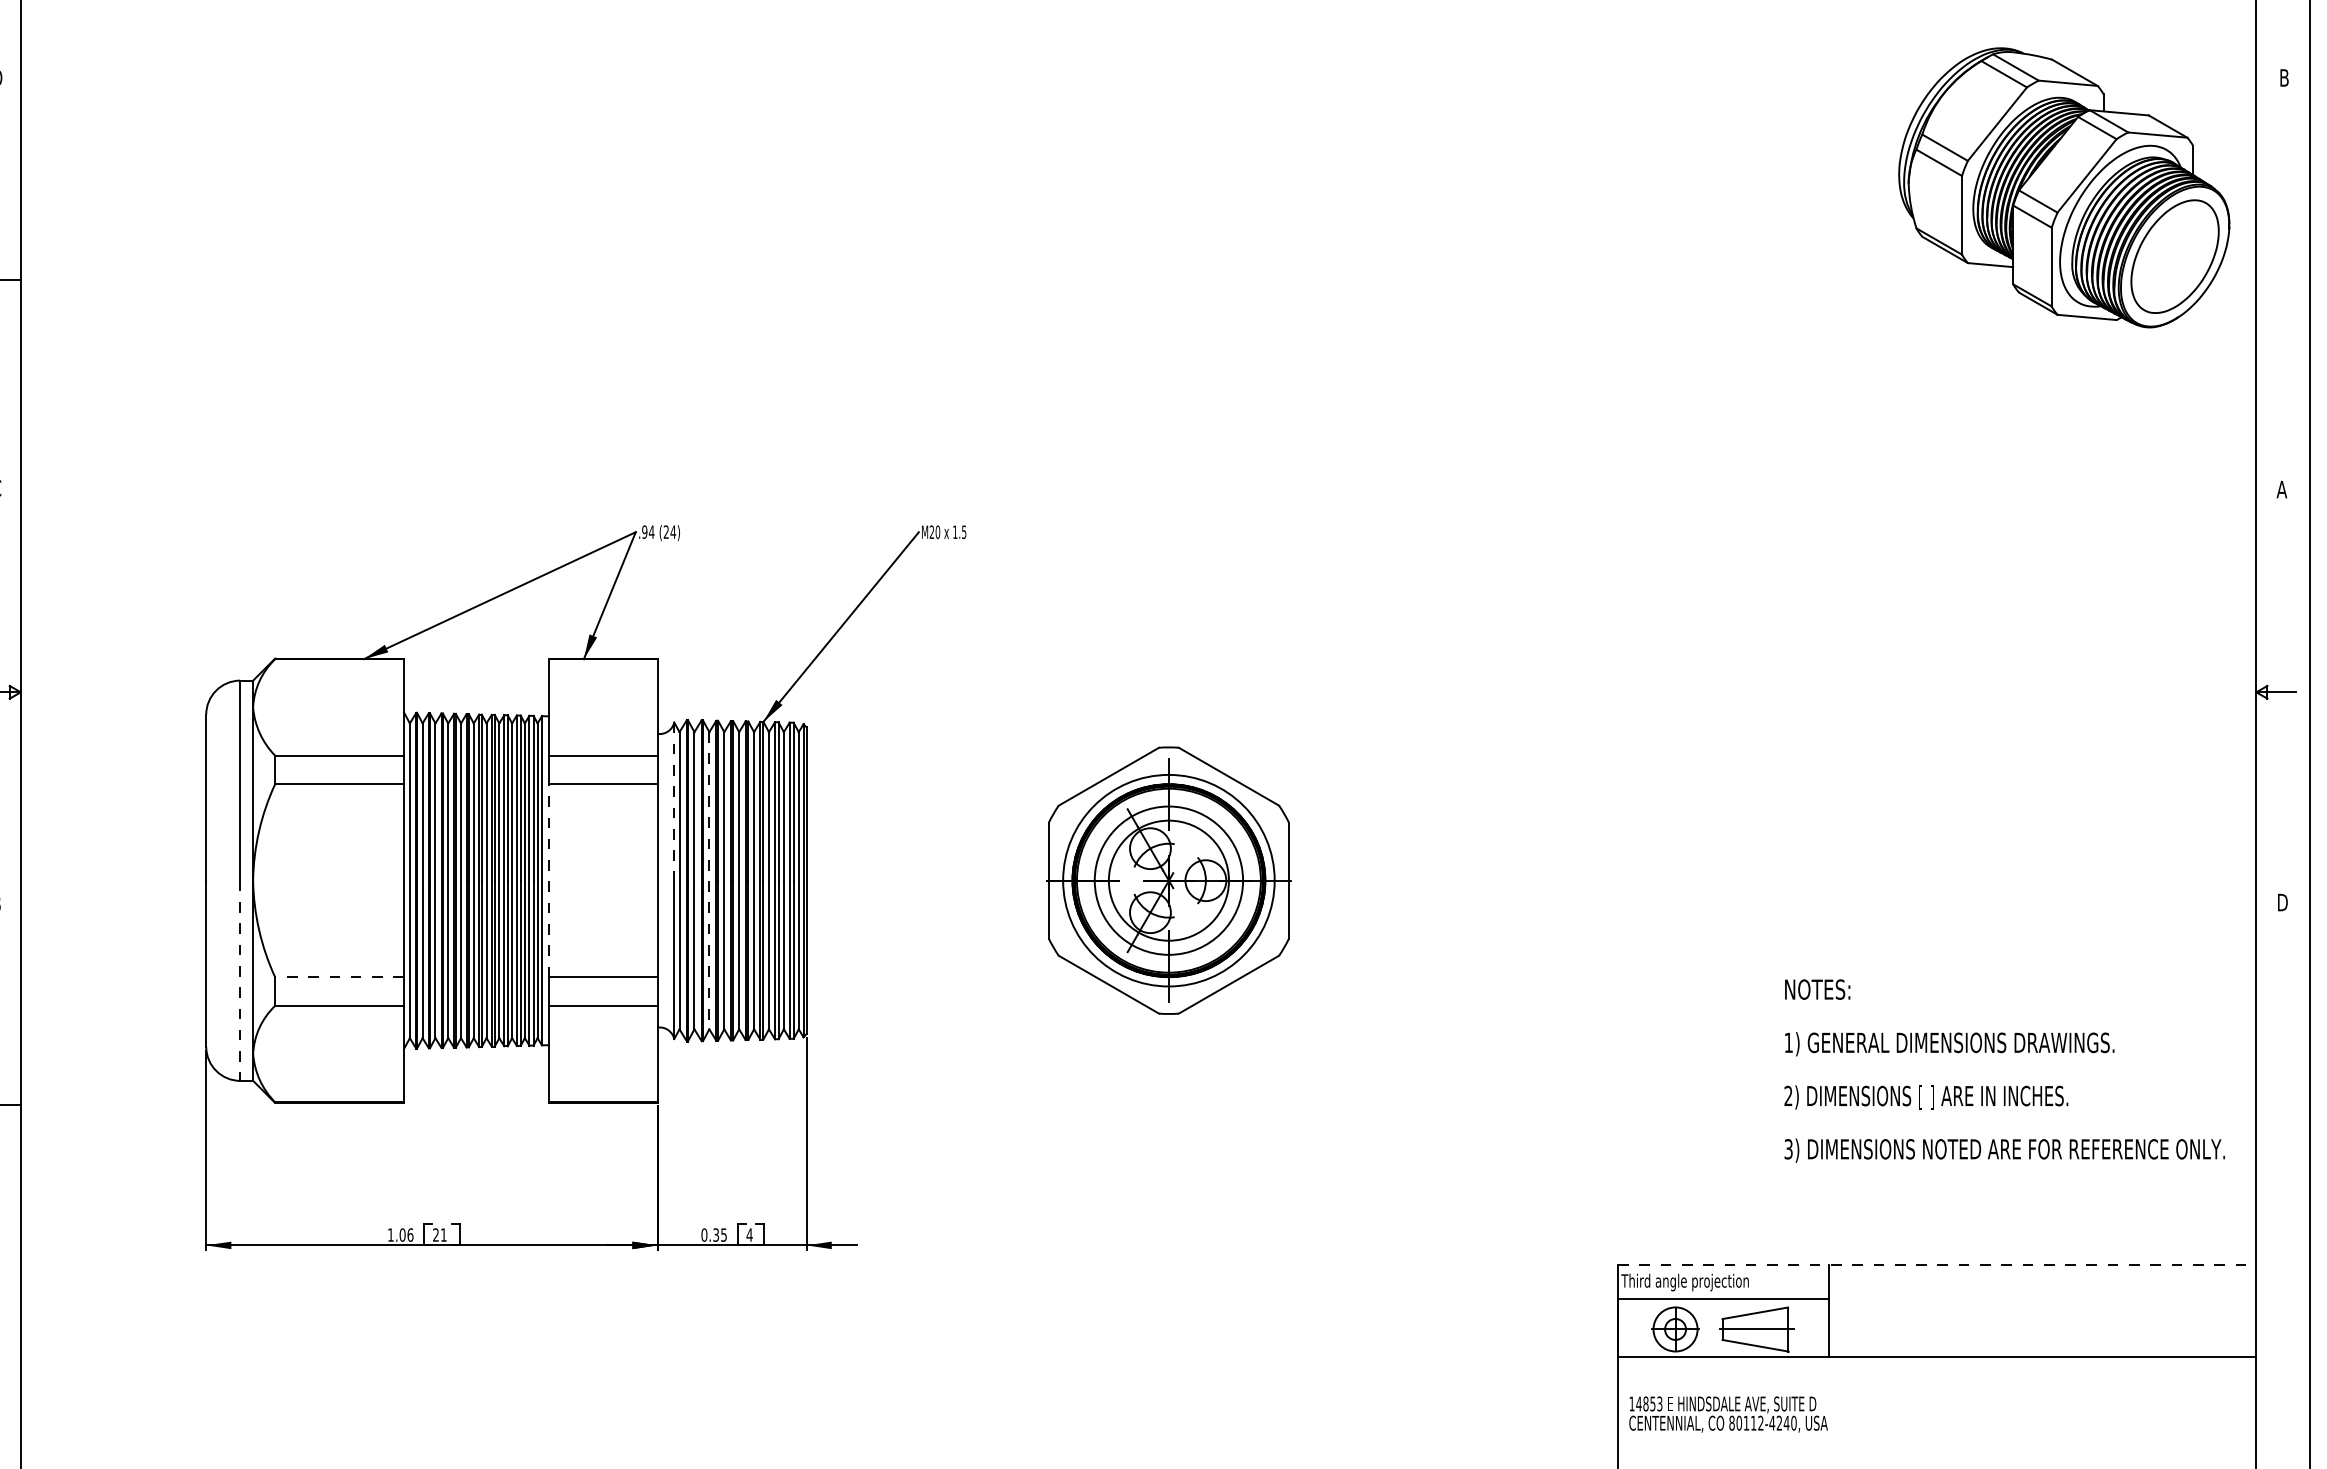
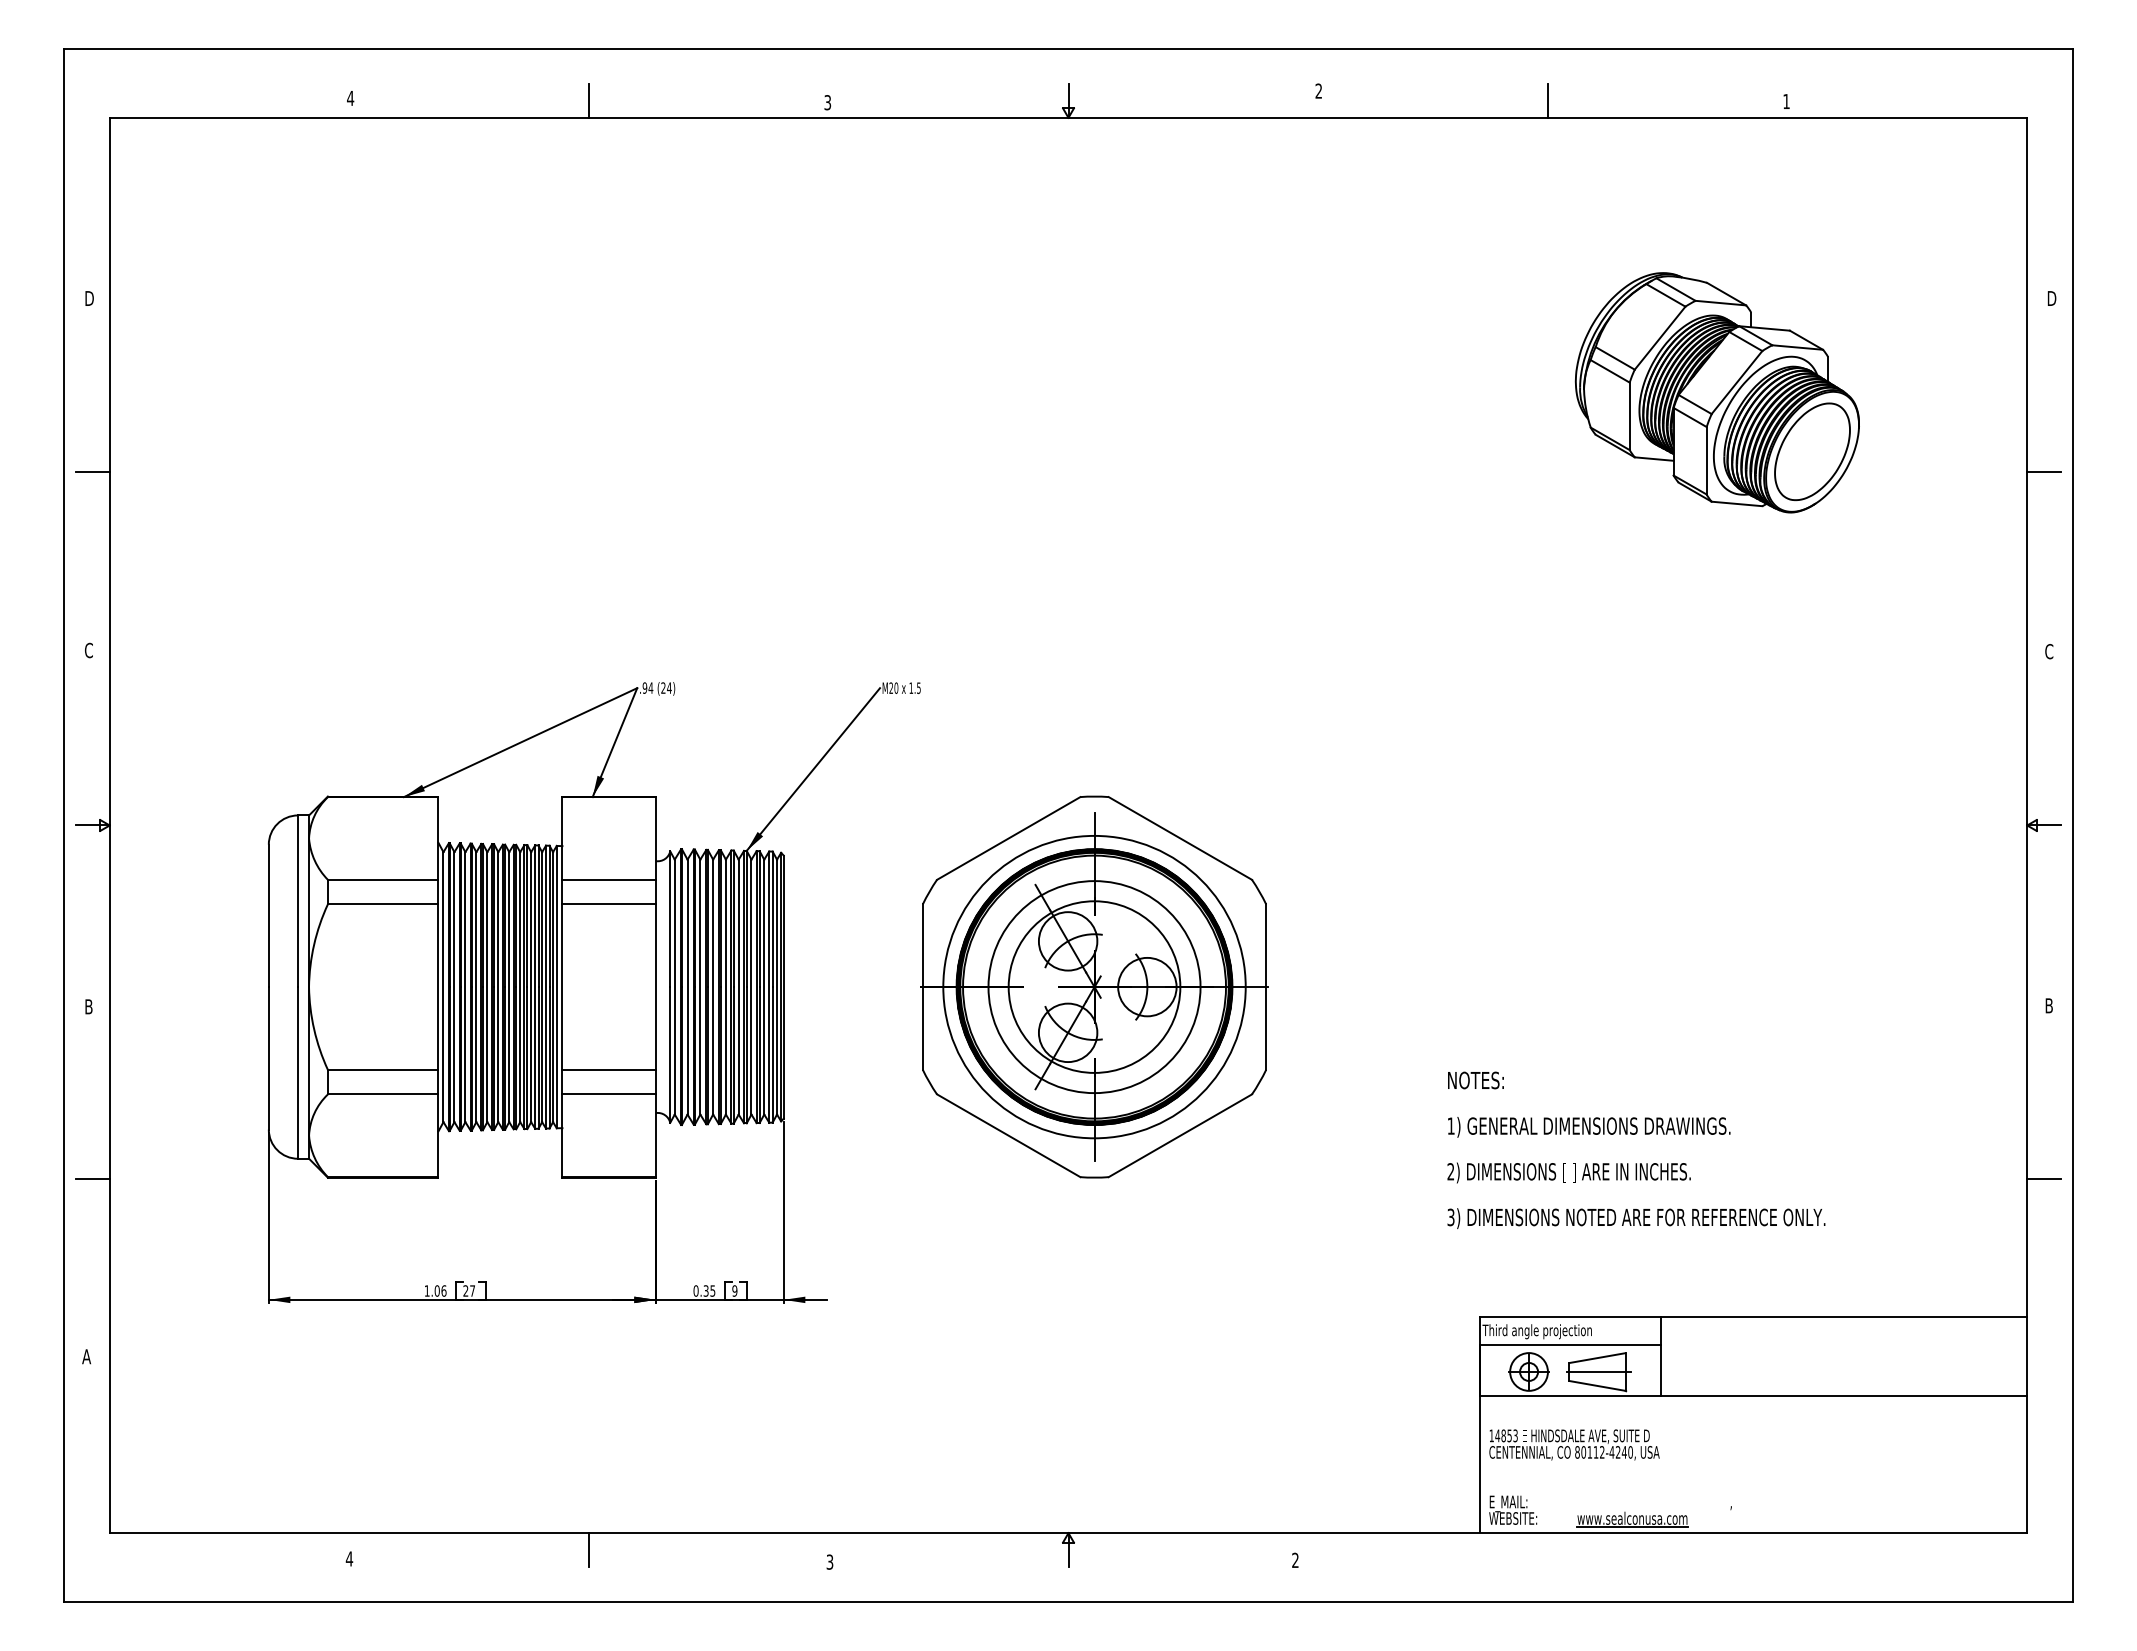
text: (2285, 77) -> (2052, 298), B -> D
part: (2063, 187) -> (1716, 392), moved
line: (2276, 279) -> (2044, 471), added
text: (2281, 489) -> (2048, 651), A -> C
line: (674, 801) -> (670, 919), dashed -> solid
part: (1168, 880) -> (1094, 986), size x1.67
line: (548, 881) -> (562, 987), dashed -> solid
line: (709, 881) -> (700, 987), dashed -> solid
text: (2283, 902) -> (2050, 1005), D -> B
line: (338, 976) -> (382, 1069), dashed -> solid
line: (240, 980) -> (298, 1072), dashed -> solid
text: (2004, 1070) -> (1636, 1149), moved
line: (2276, 1105) -> (2044, 1179), added
text: (443, 1234) -> (472, 1290), 21 -> 27
text: (749, 1234) -> (734, 1290), 4 -> 9
line: (1937, 1264) -> (1753, 1316), dashed -> solid

